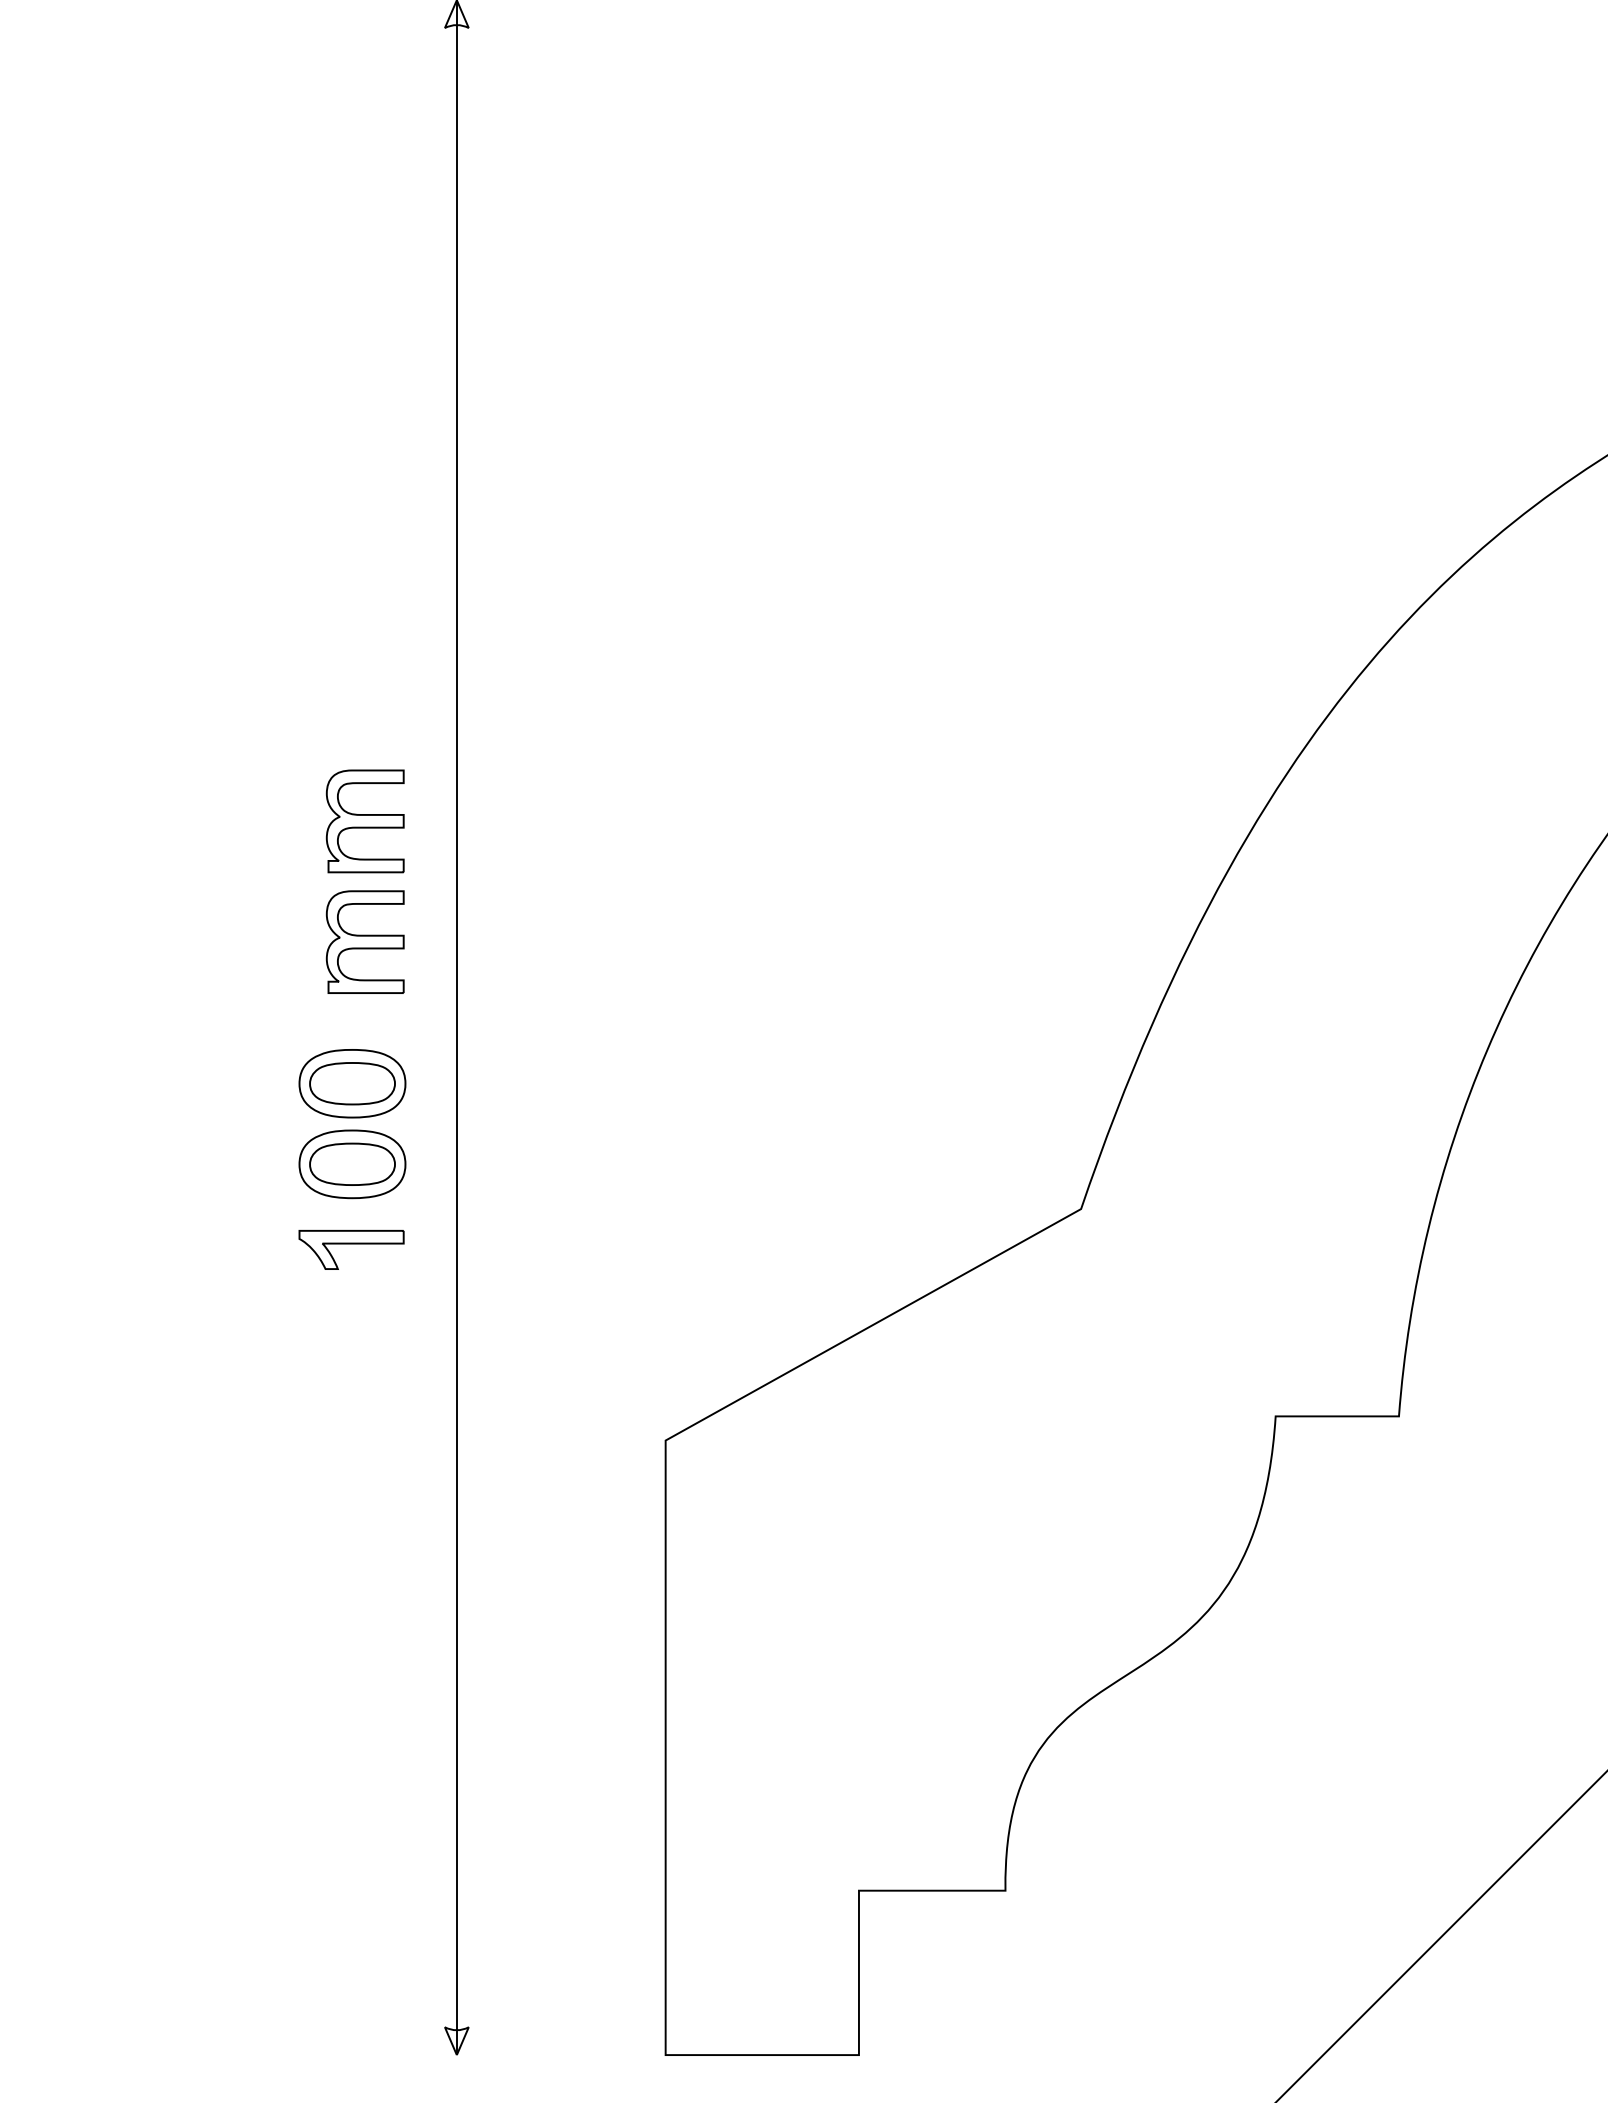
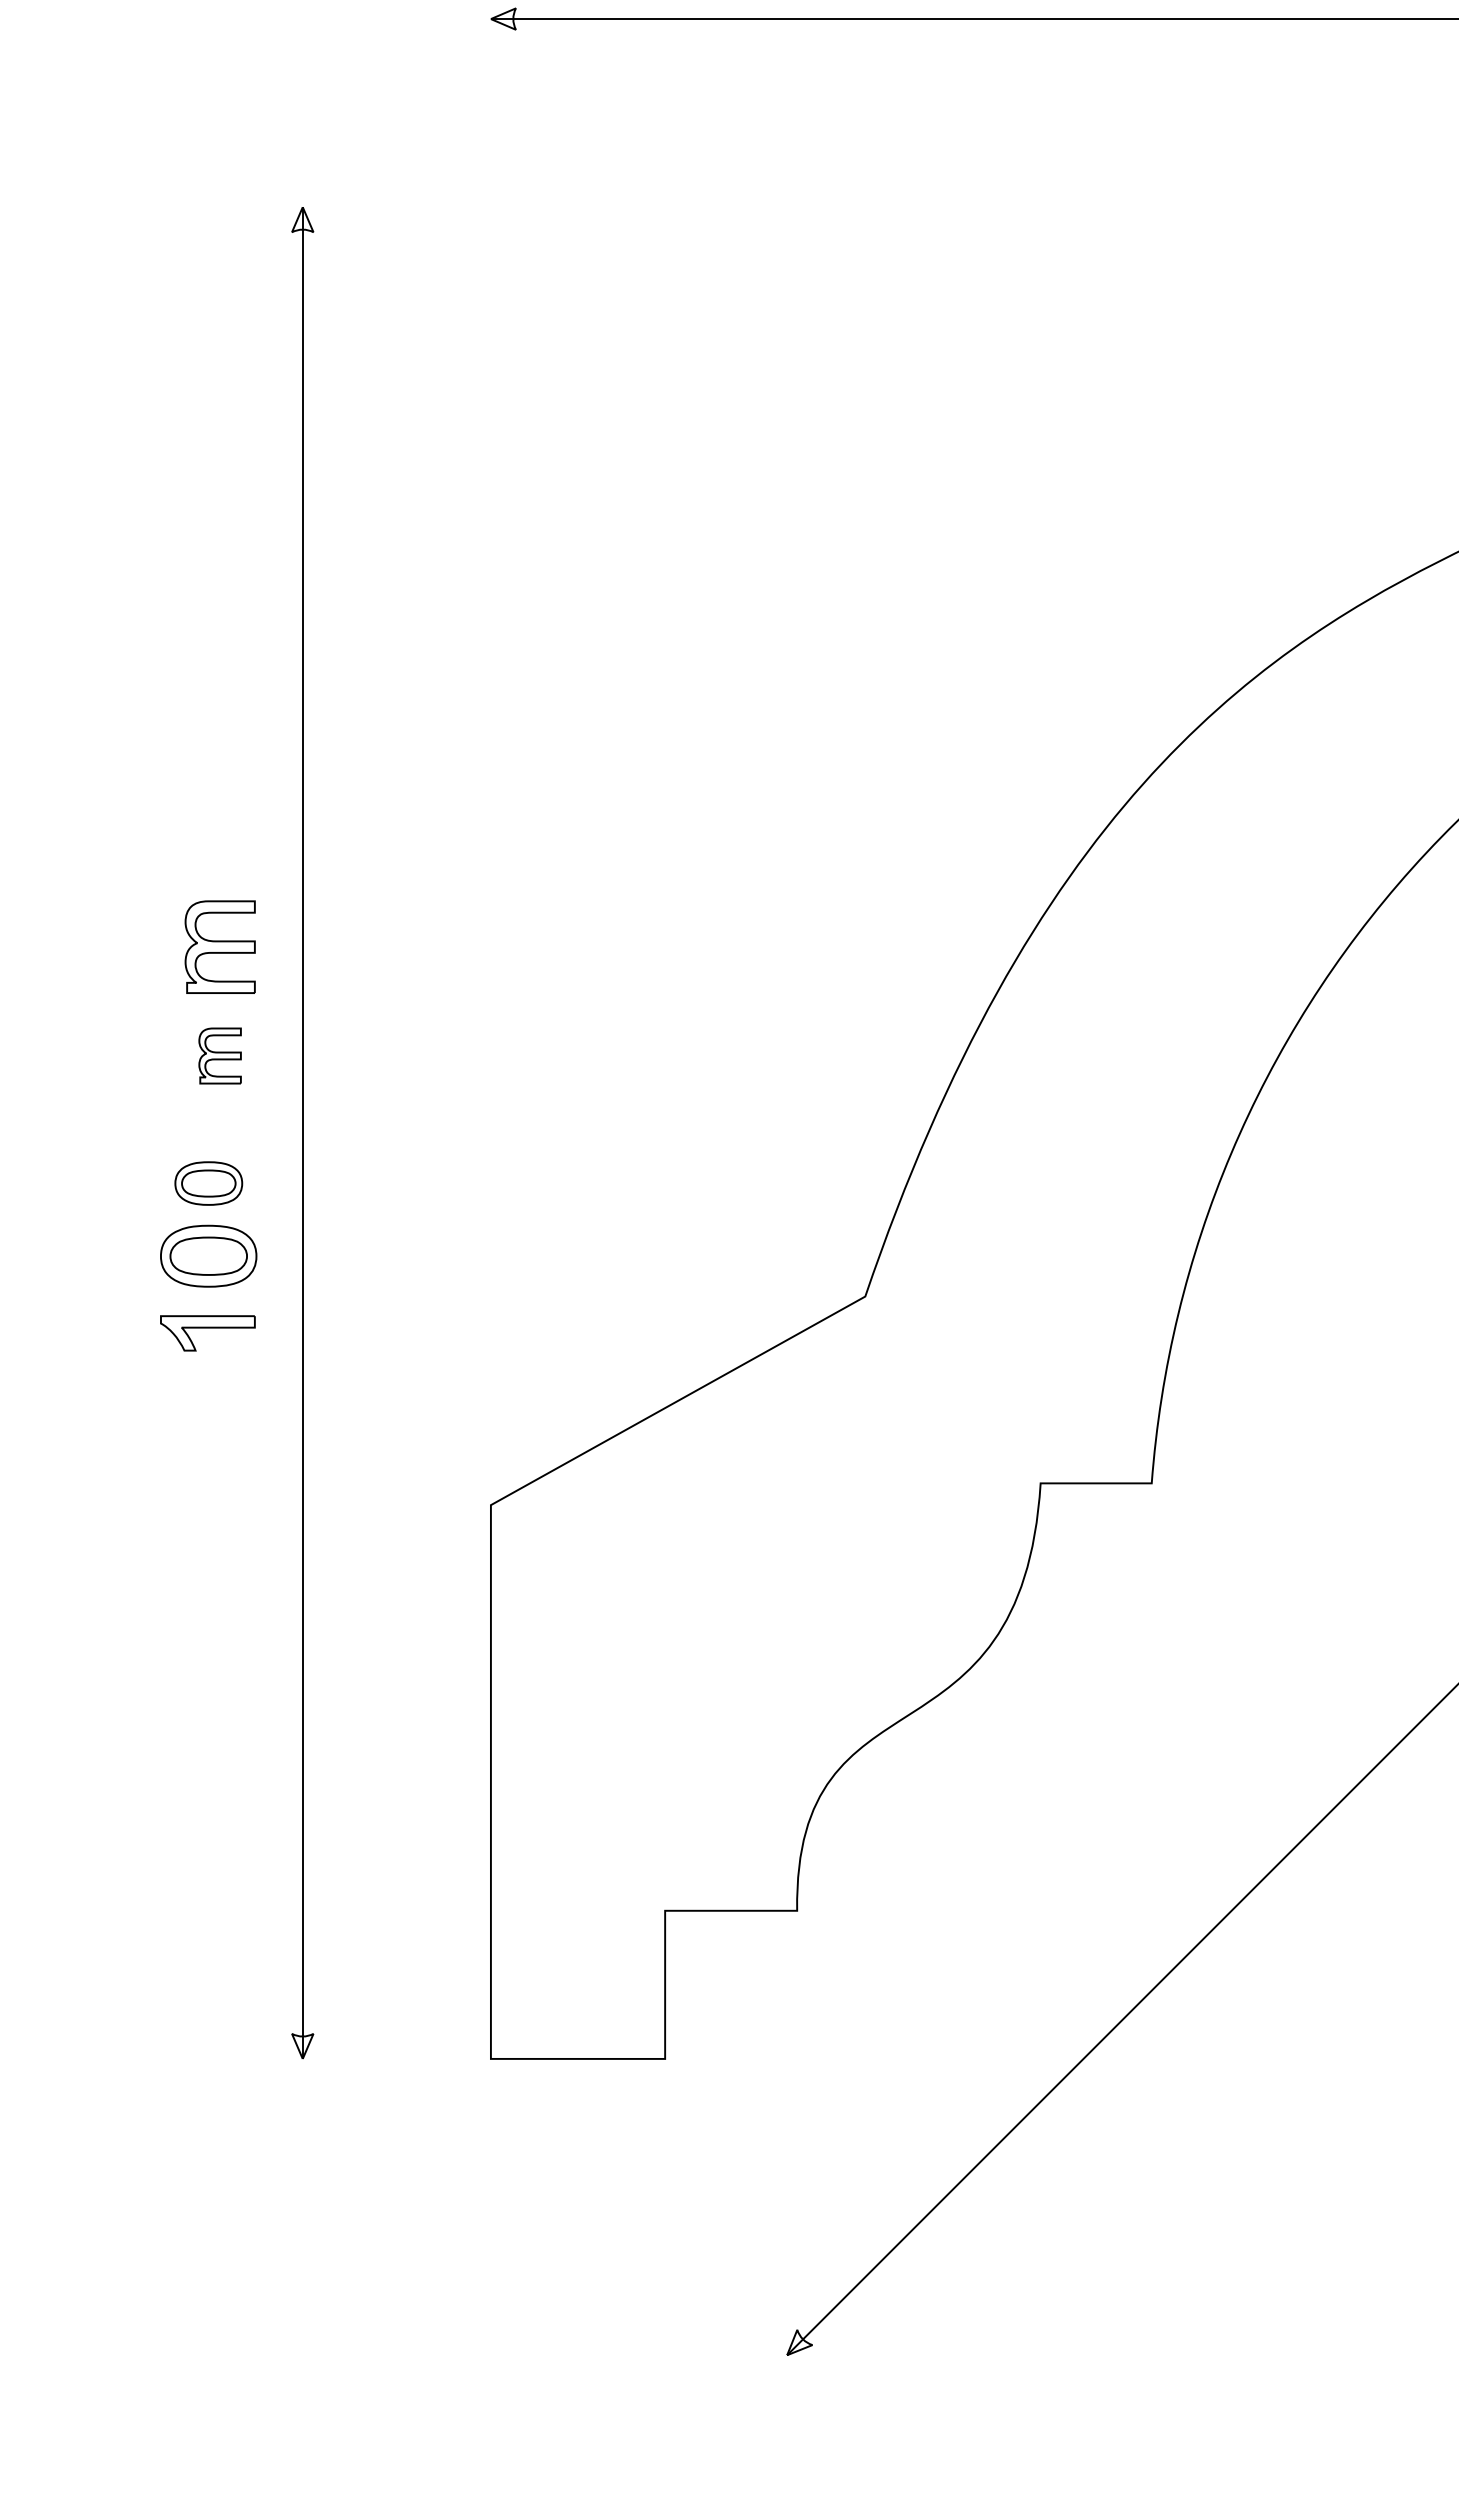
part: (364, 941) -> (219, 1055), size x0.6
part: (352, 1083) -> (208, 1183), size x0.7

